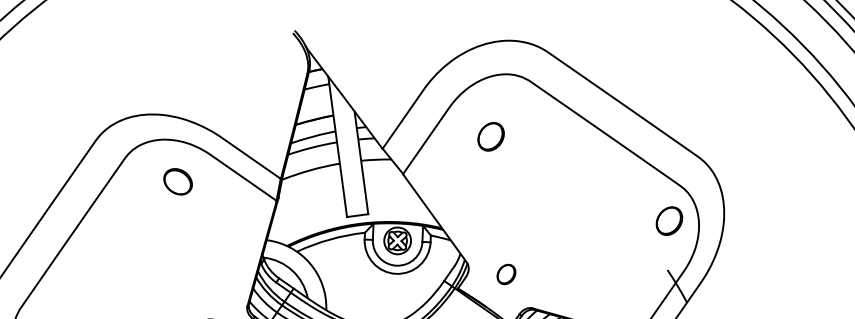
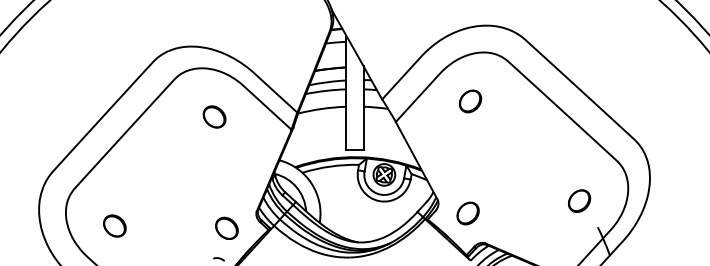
part: (177, 181) -> (214, 116), moved
part: (669, 220) -> (579, 200), moved
part: (505, 274) -> (467, 213), size x1.43

